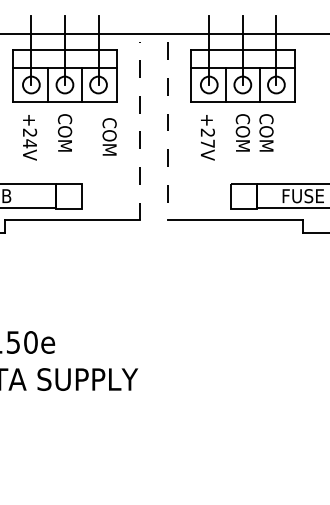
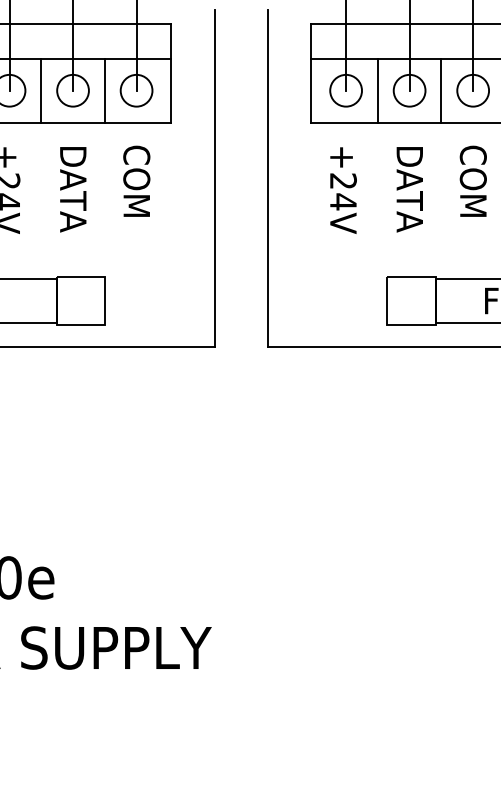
line: (139, 131) -> (214, 178), dashed -> solid
line: (167, 131) -> (267, 178), dashed -> solid
text: (266, 132) -> (473, 180), moved
text: (64, 136) -> (72, 188), COM -> DATA
text: (109, 136) -> (136, 180), moved
text: (242, 136) -> (408, 188), COM -> DATA
text: (207, 143) -> (342, 201), +27V -> +24V

